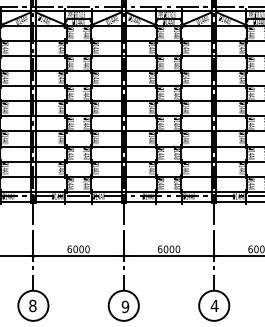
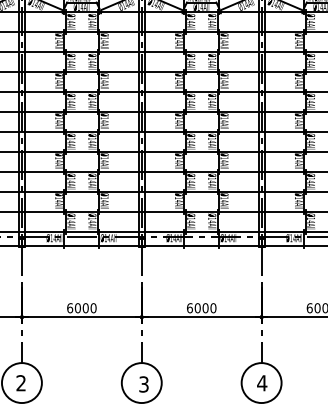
text: (32, 305) -> (20, 382), 8 -> 2
text: (125, 306) -> (144, 383), 9 -> 3

